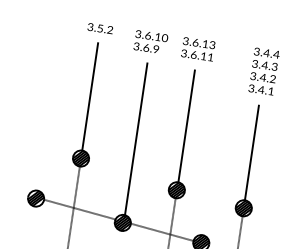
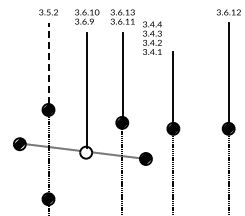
text: (264, 70) -> (152, 37), moved
line: (90, 96) -> (48, 63), solid -> dashed
hatch: (123, 222) -> (86, 152), removed

